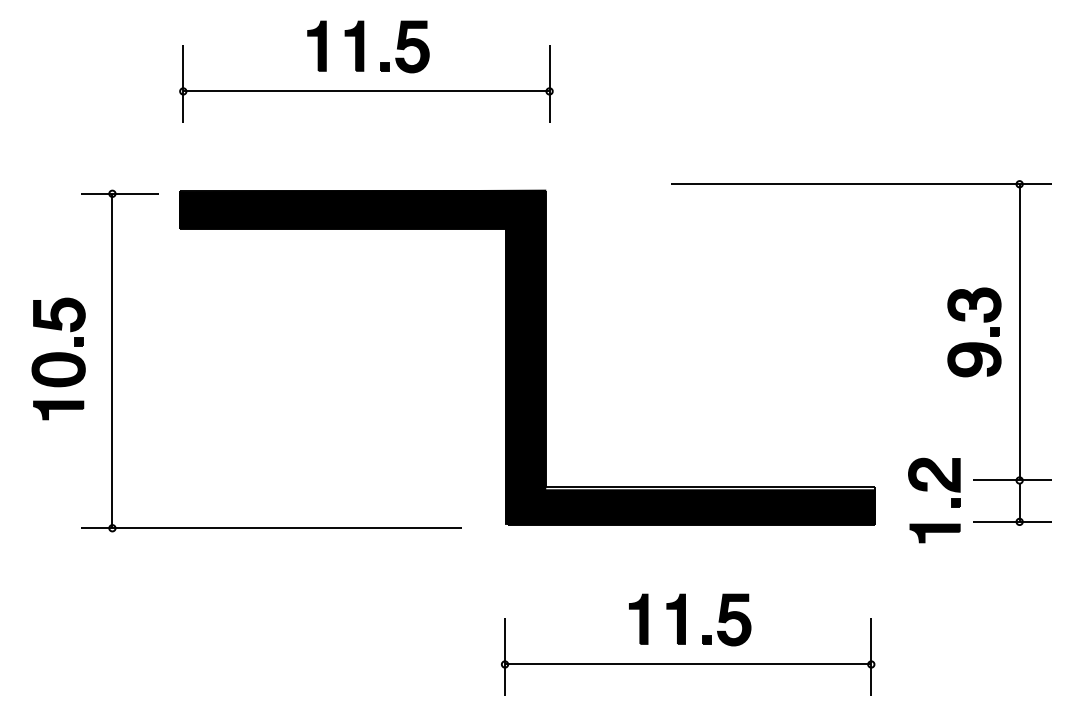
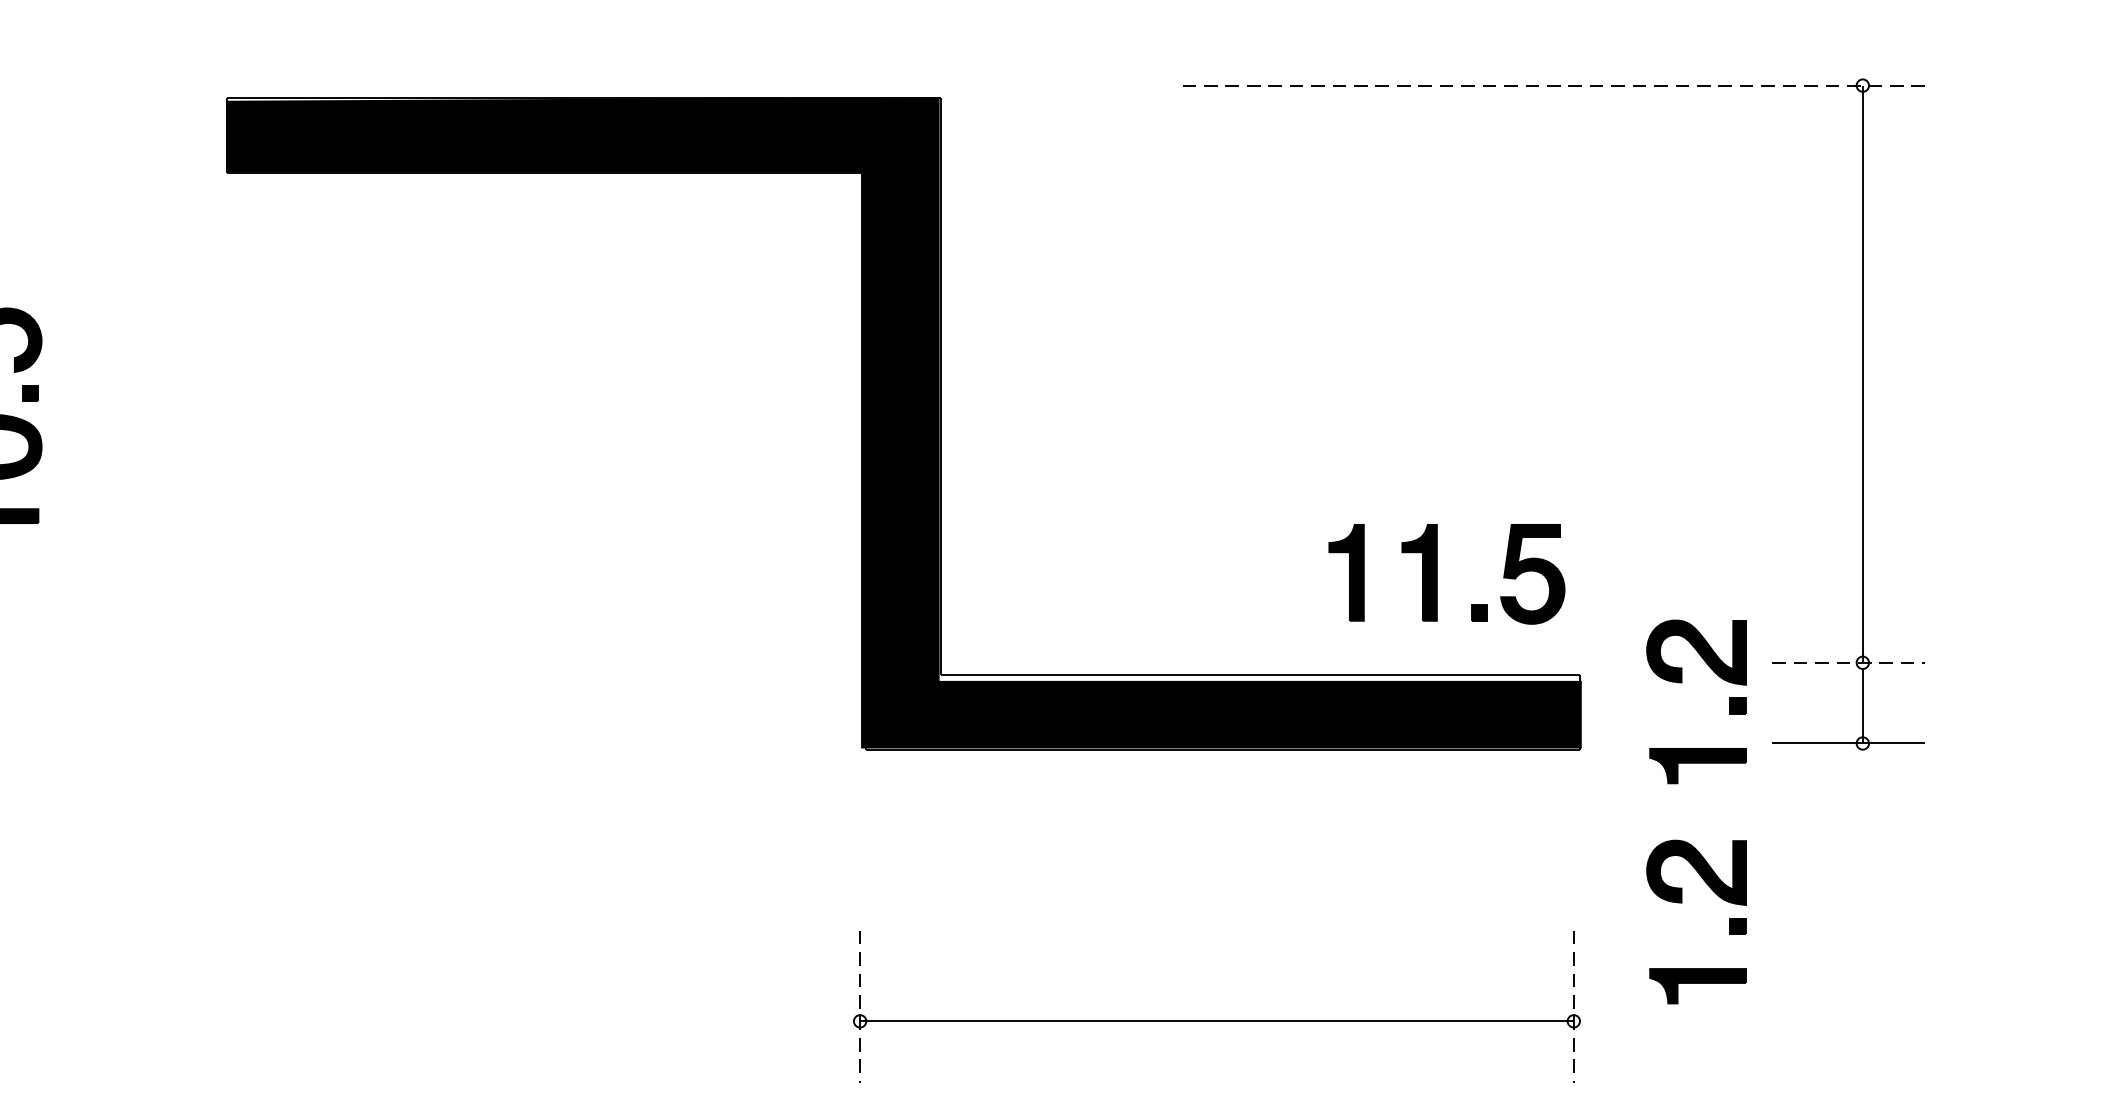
line: (861, 184) -> (1554, 86), solid -> dashed
part: (974, 342) -> (1774, 393), removed
part: (112, 360) -> (95, 429), removed
line: (1012, 480) -> (1848, 662), solid -> dashed
part: (927, 604) -> (1683, 904), added
part: (690, 619) -> (1447, 573), moved
line: (505, 657) -> (861, 1007), solid -> dashed
line: (871, 657) -> (1574, 1007), solid -> dashed

